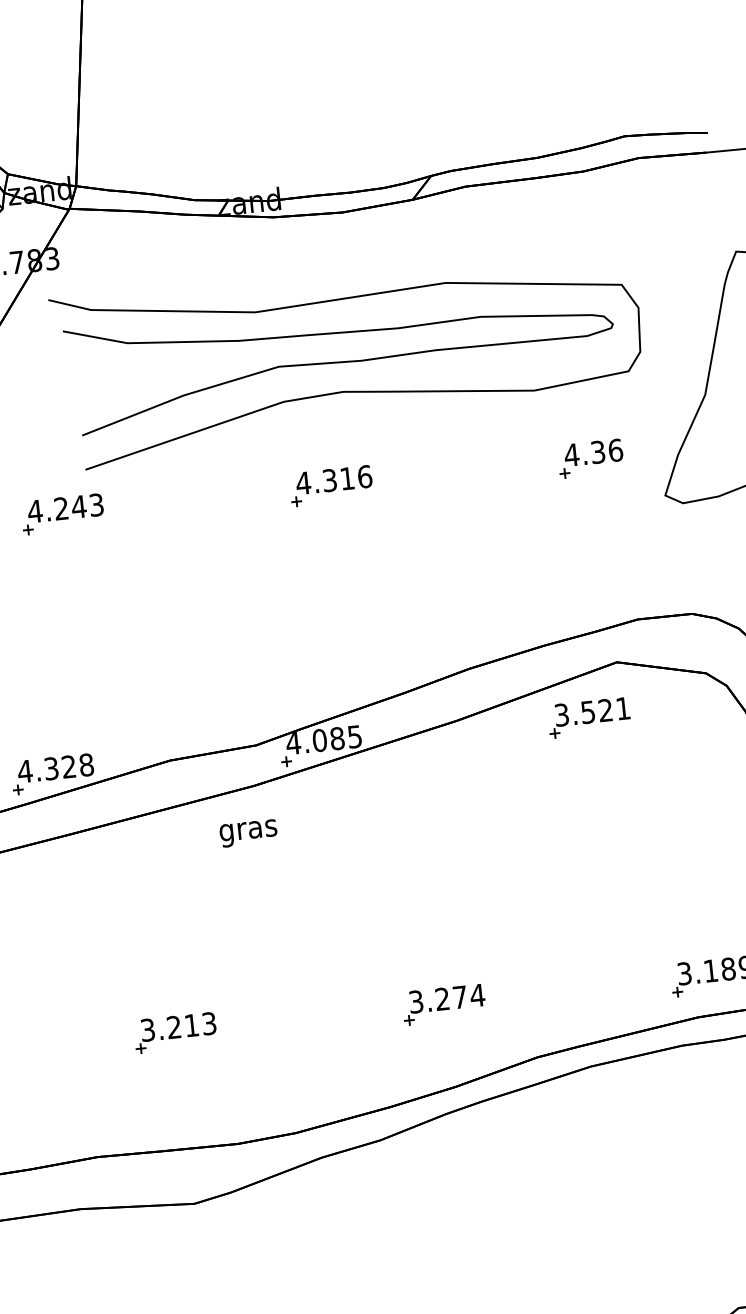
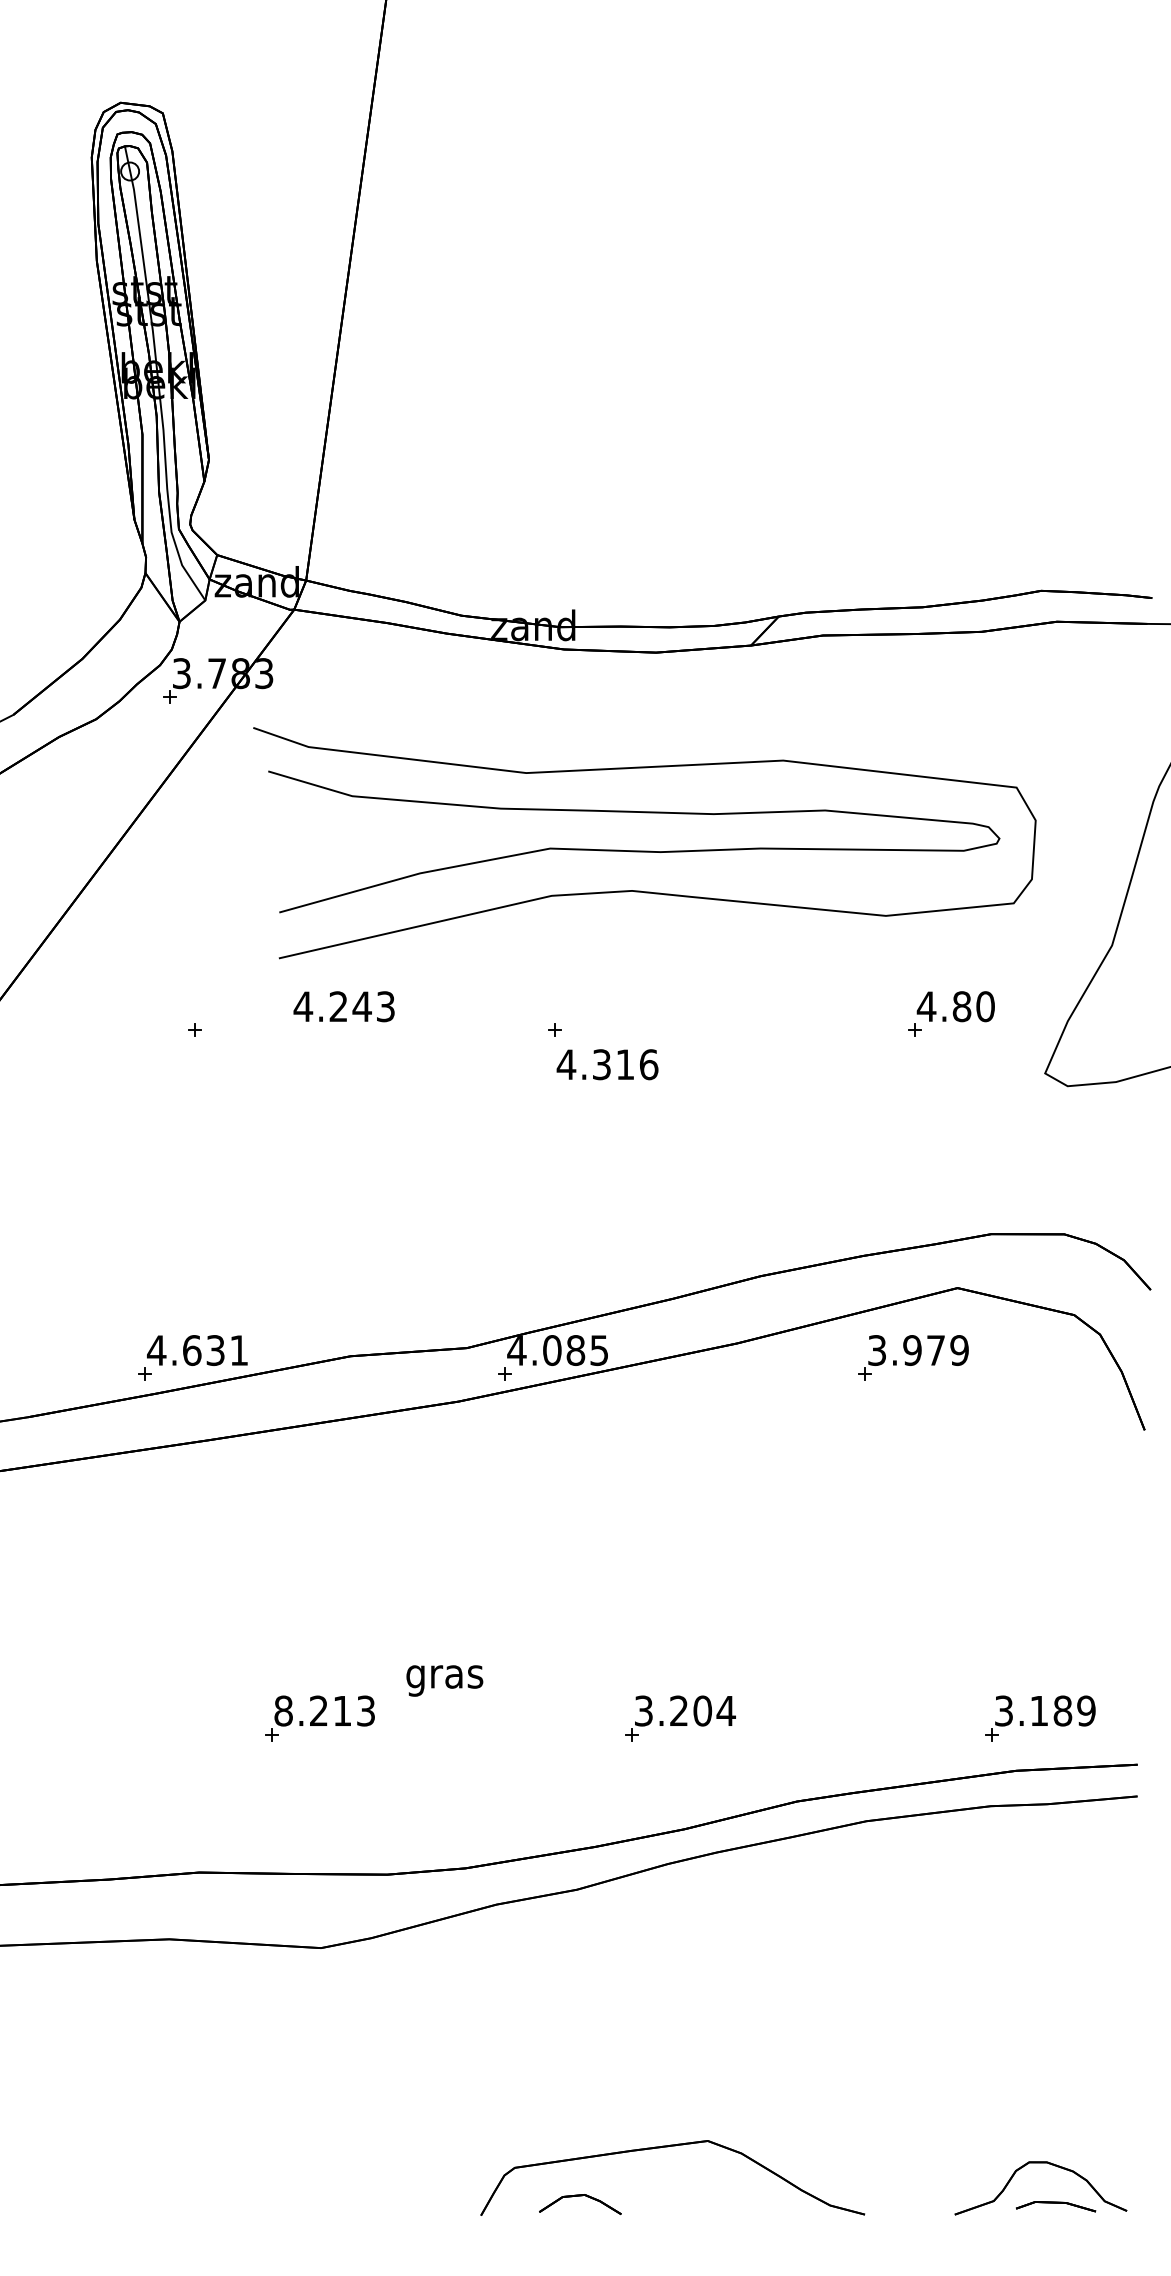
text: (606, 451) -> (973, 1006), 4.36 -> 4.80
text: (334, 479) -> (607, 1064), moved
text: (65, 508) -> (343, 1006), moved
text: (605, 710) -> (935, 1350), 3.521 -> 3.979
text: (68, 766) -> (215, 1350), 4.328 -> 4.631
text: (248, 833) -> (444, 1680), moved
text: (459, 996) -> (702, 1710), 3.274 -> 3.204
text: (147, 1029) -> (283, 1710), 3.213 -> 8.213

